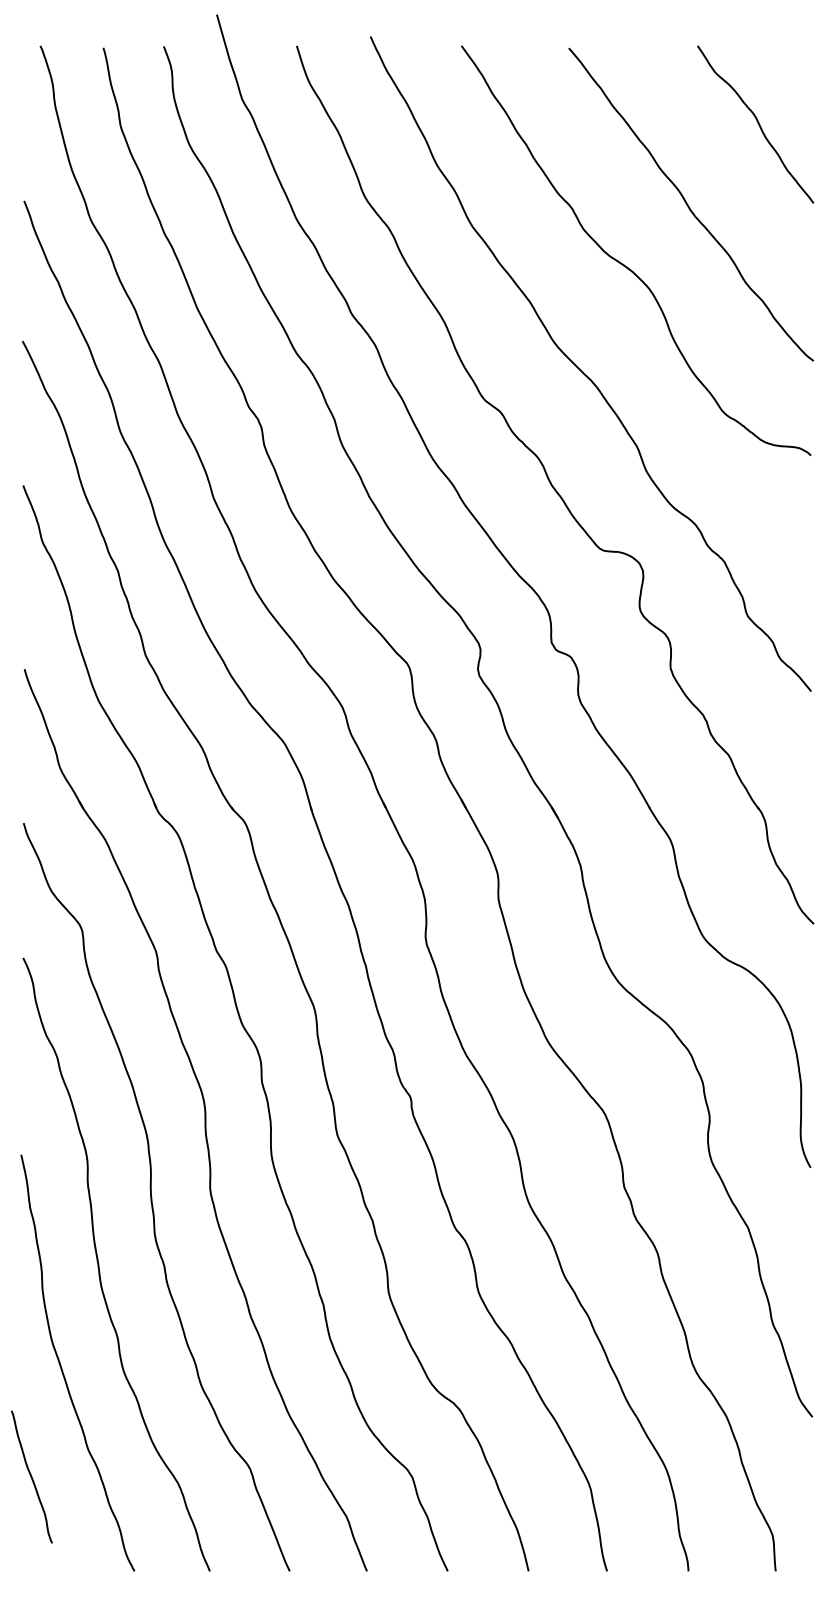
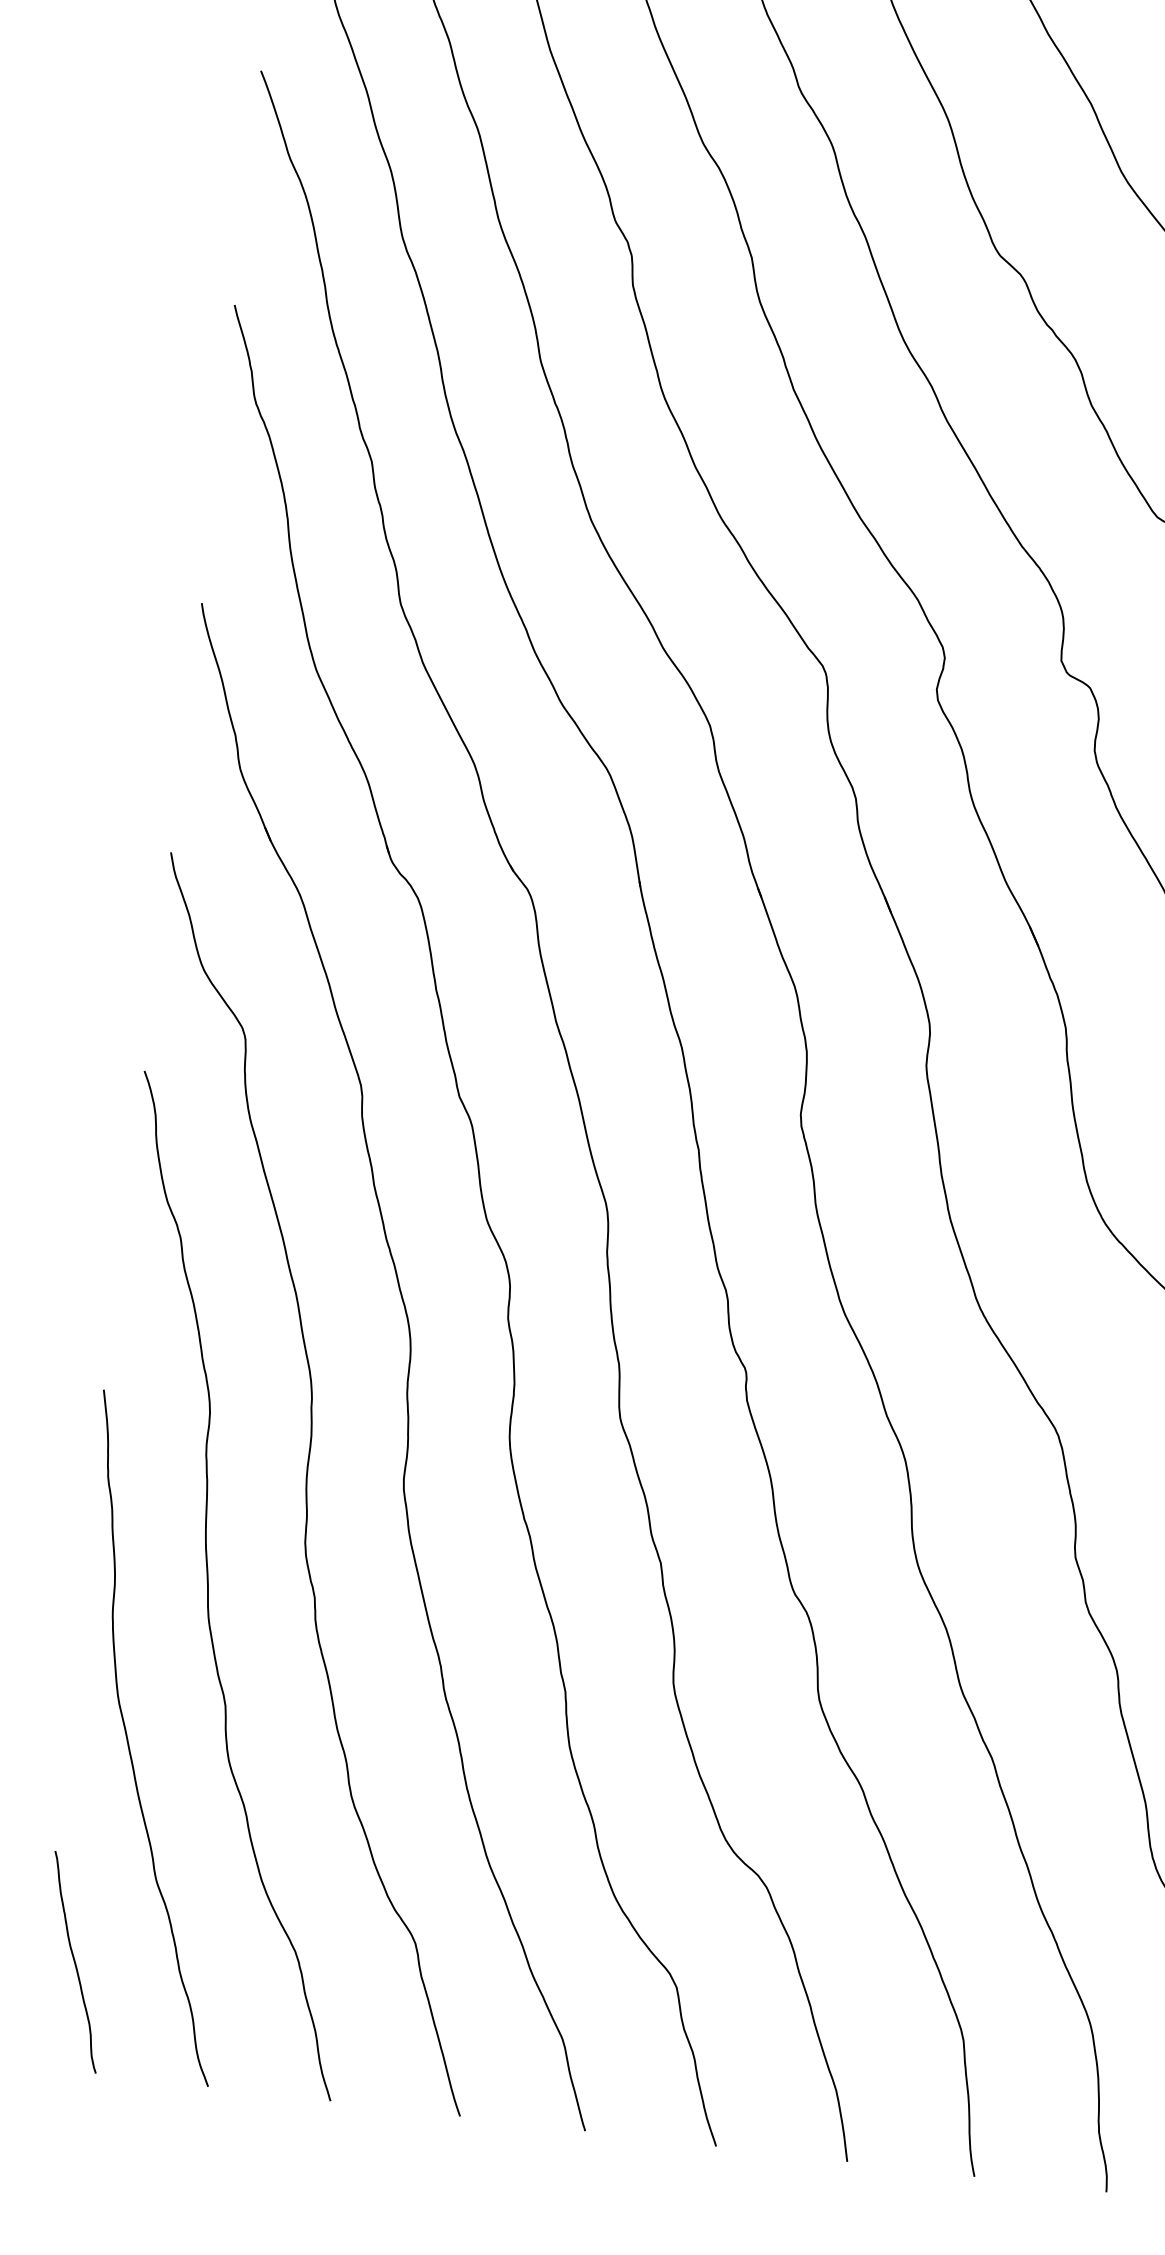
curve: (31, 1476) -> (74, 1961), moved

